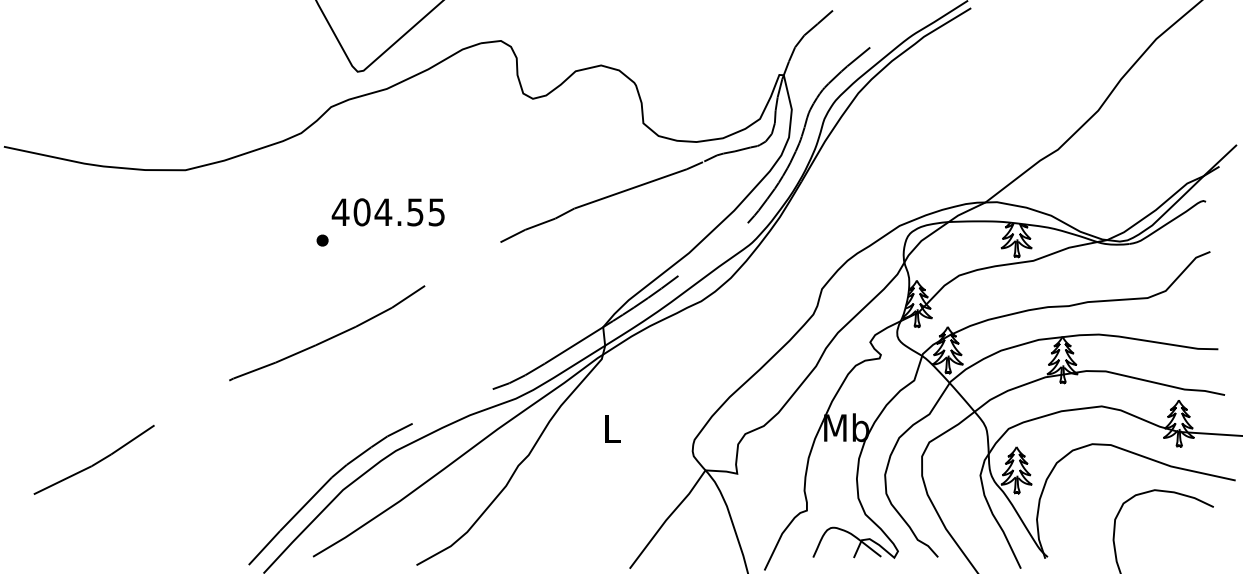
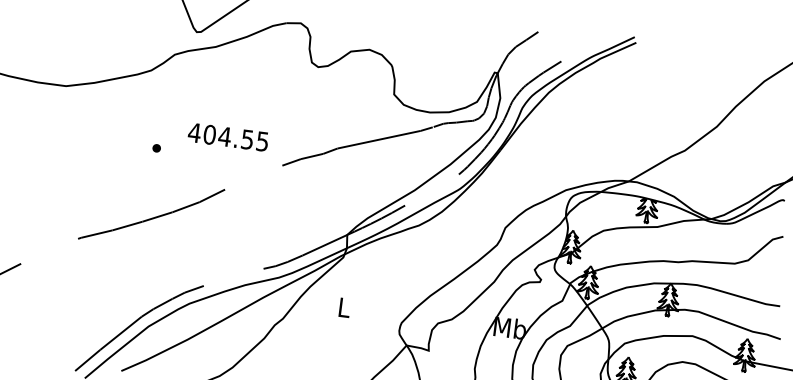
text: (387, 212) -> (227, 137), moved

